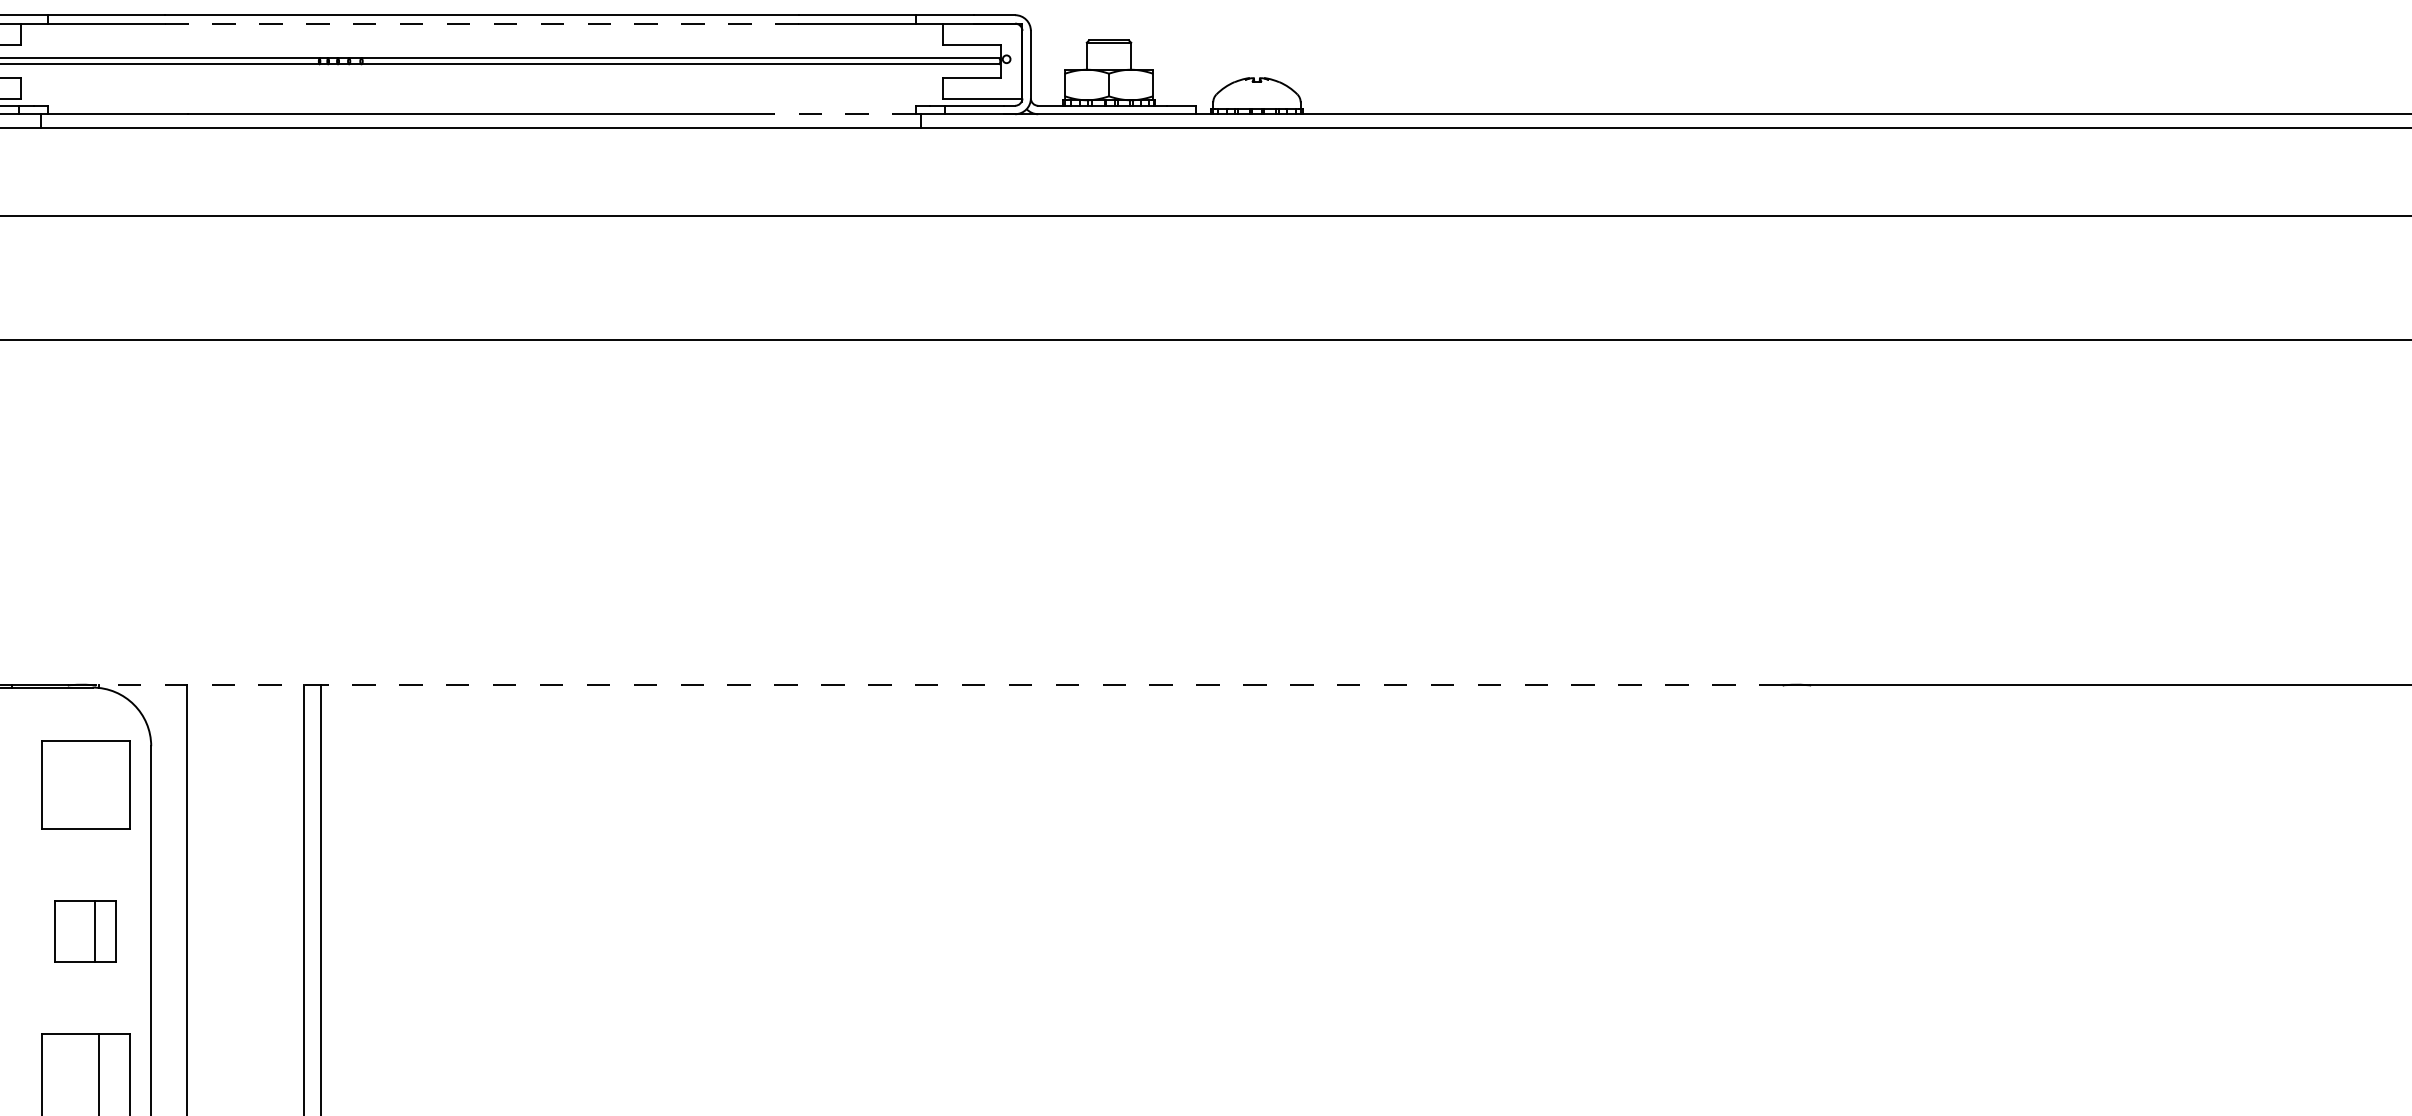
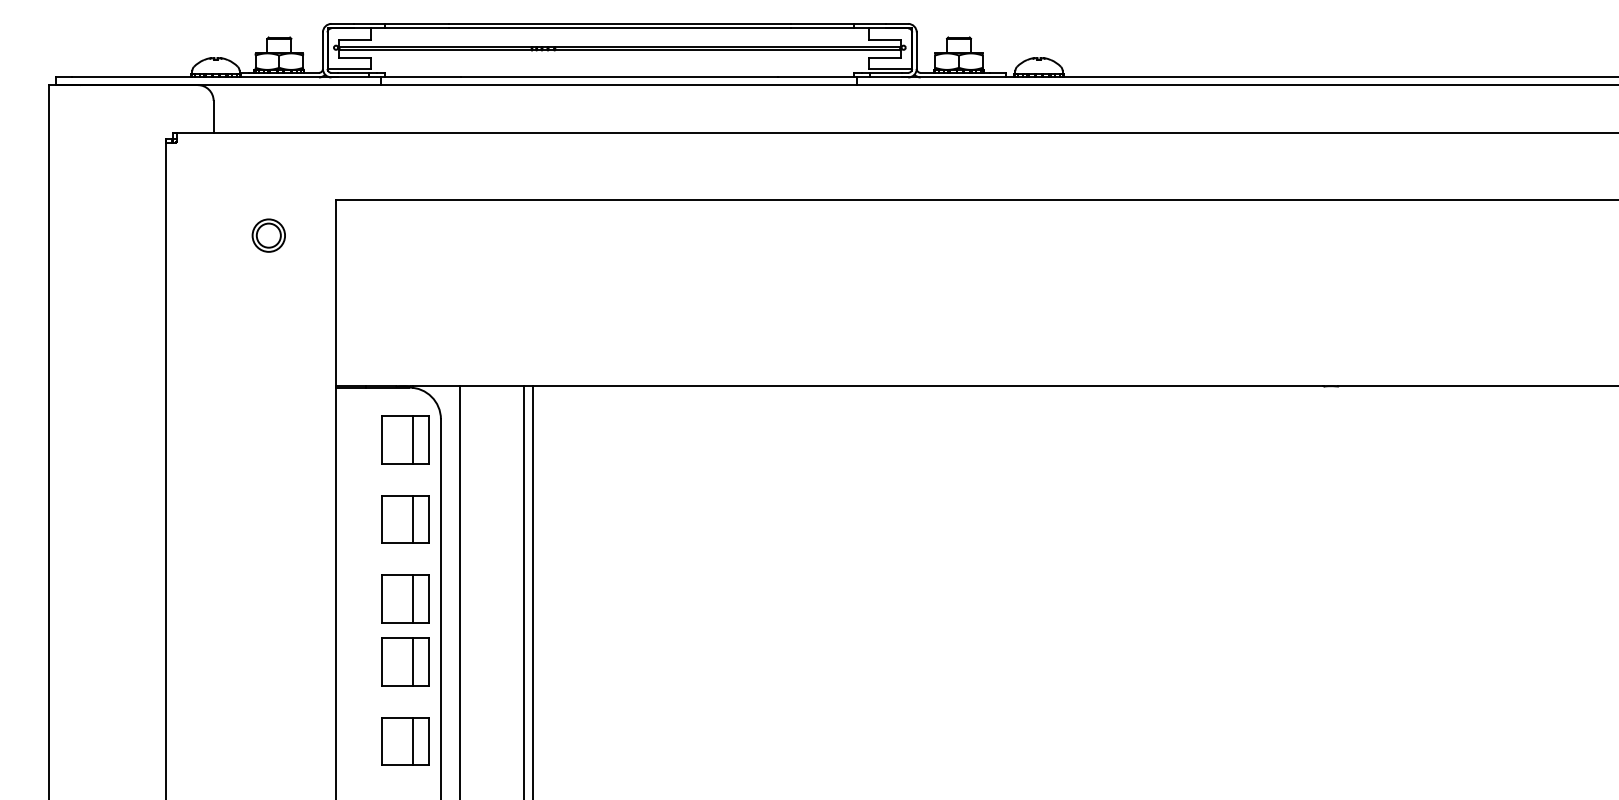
line: (483, 23) -> (620, 28), dashed -> solid
line: (843, 114) -> (815, 77), dashed -> solid
line: (937, 685) -> (866, 386), dashed -> solid
line: (98, 785) -> (412, 440), added
part: (85, 931) -> (405, 519), size x1.43

